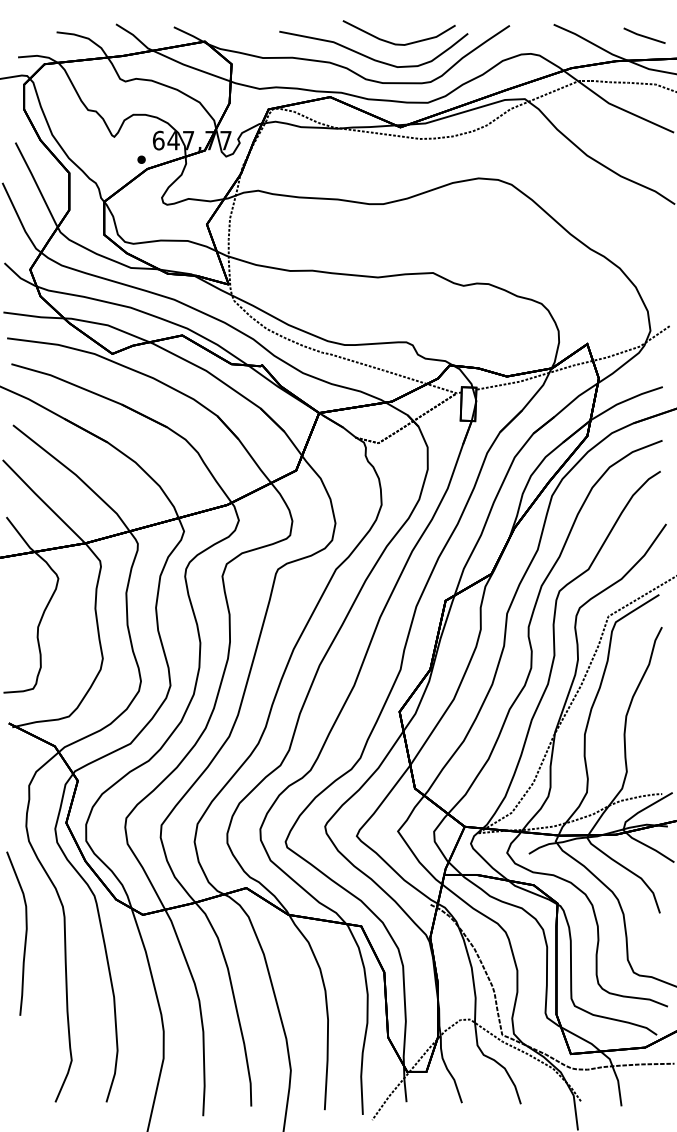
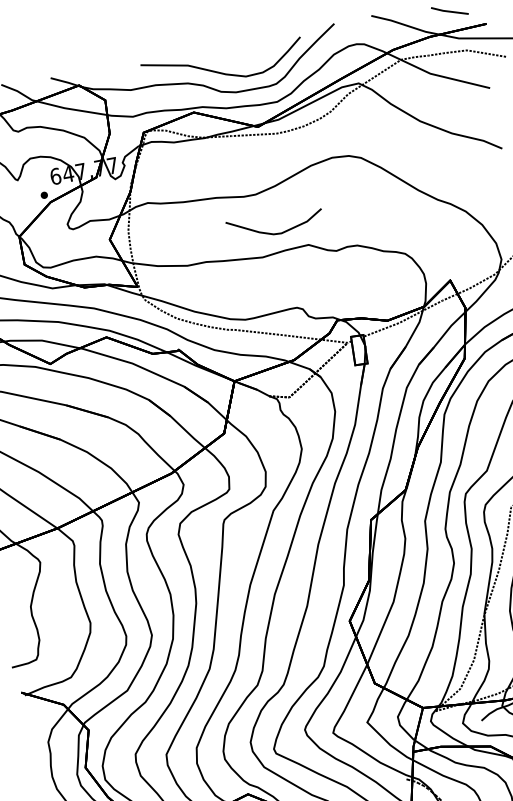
curve: (398, 43) -> (276, 233), moved

